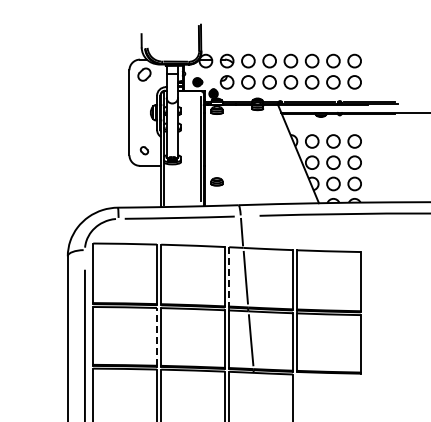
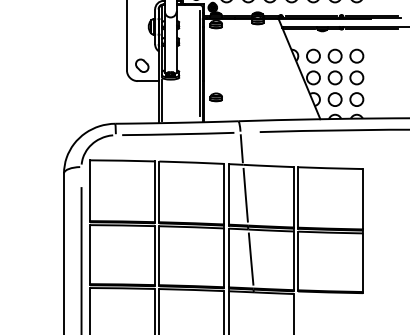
part: (144, 150) -> (142, 65), size x1.67
line: (229, 276) -> (229, 194), dashed -> solid
line: (156, 336) -> (154, 255), dashed -> solid

